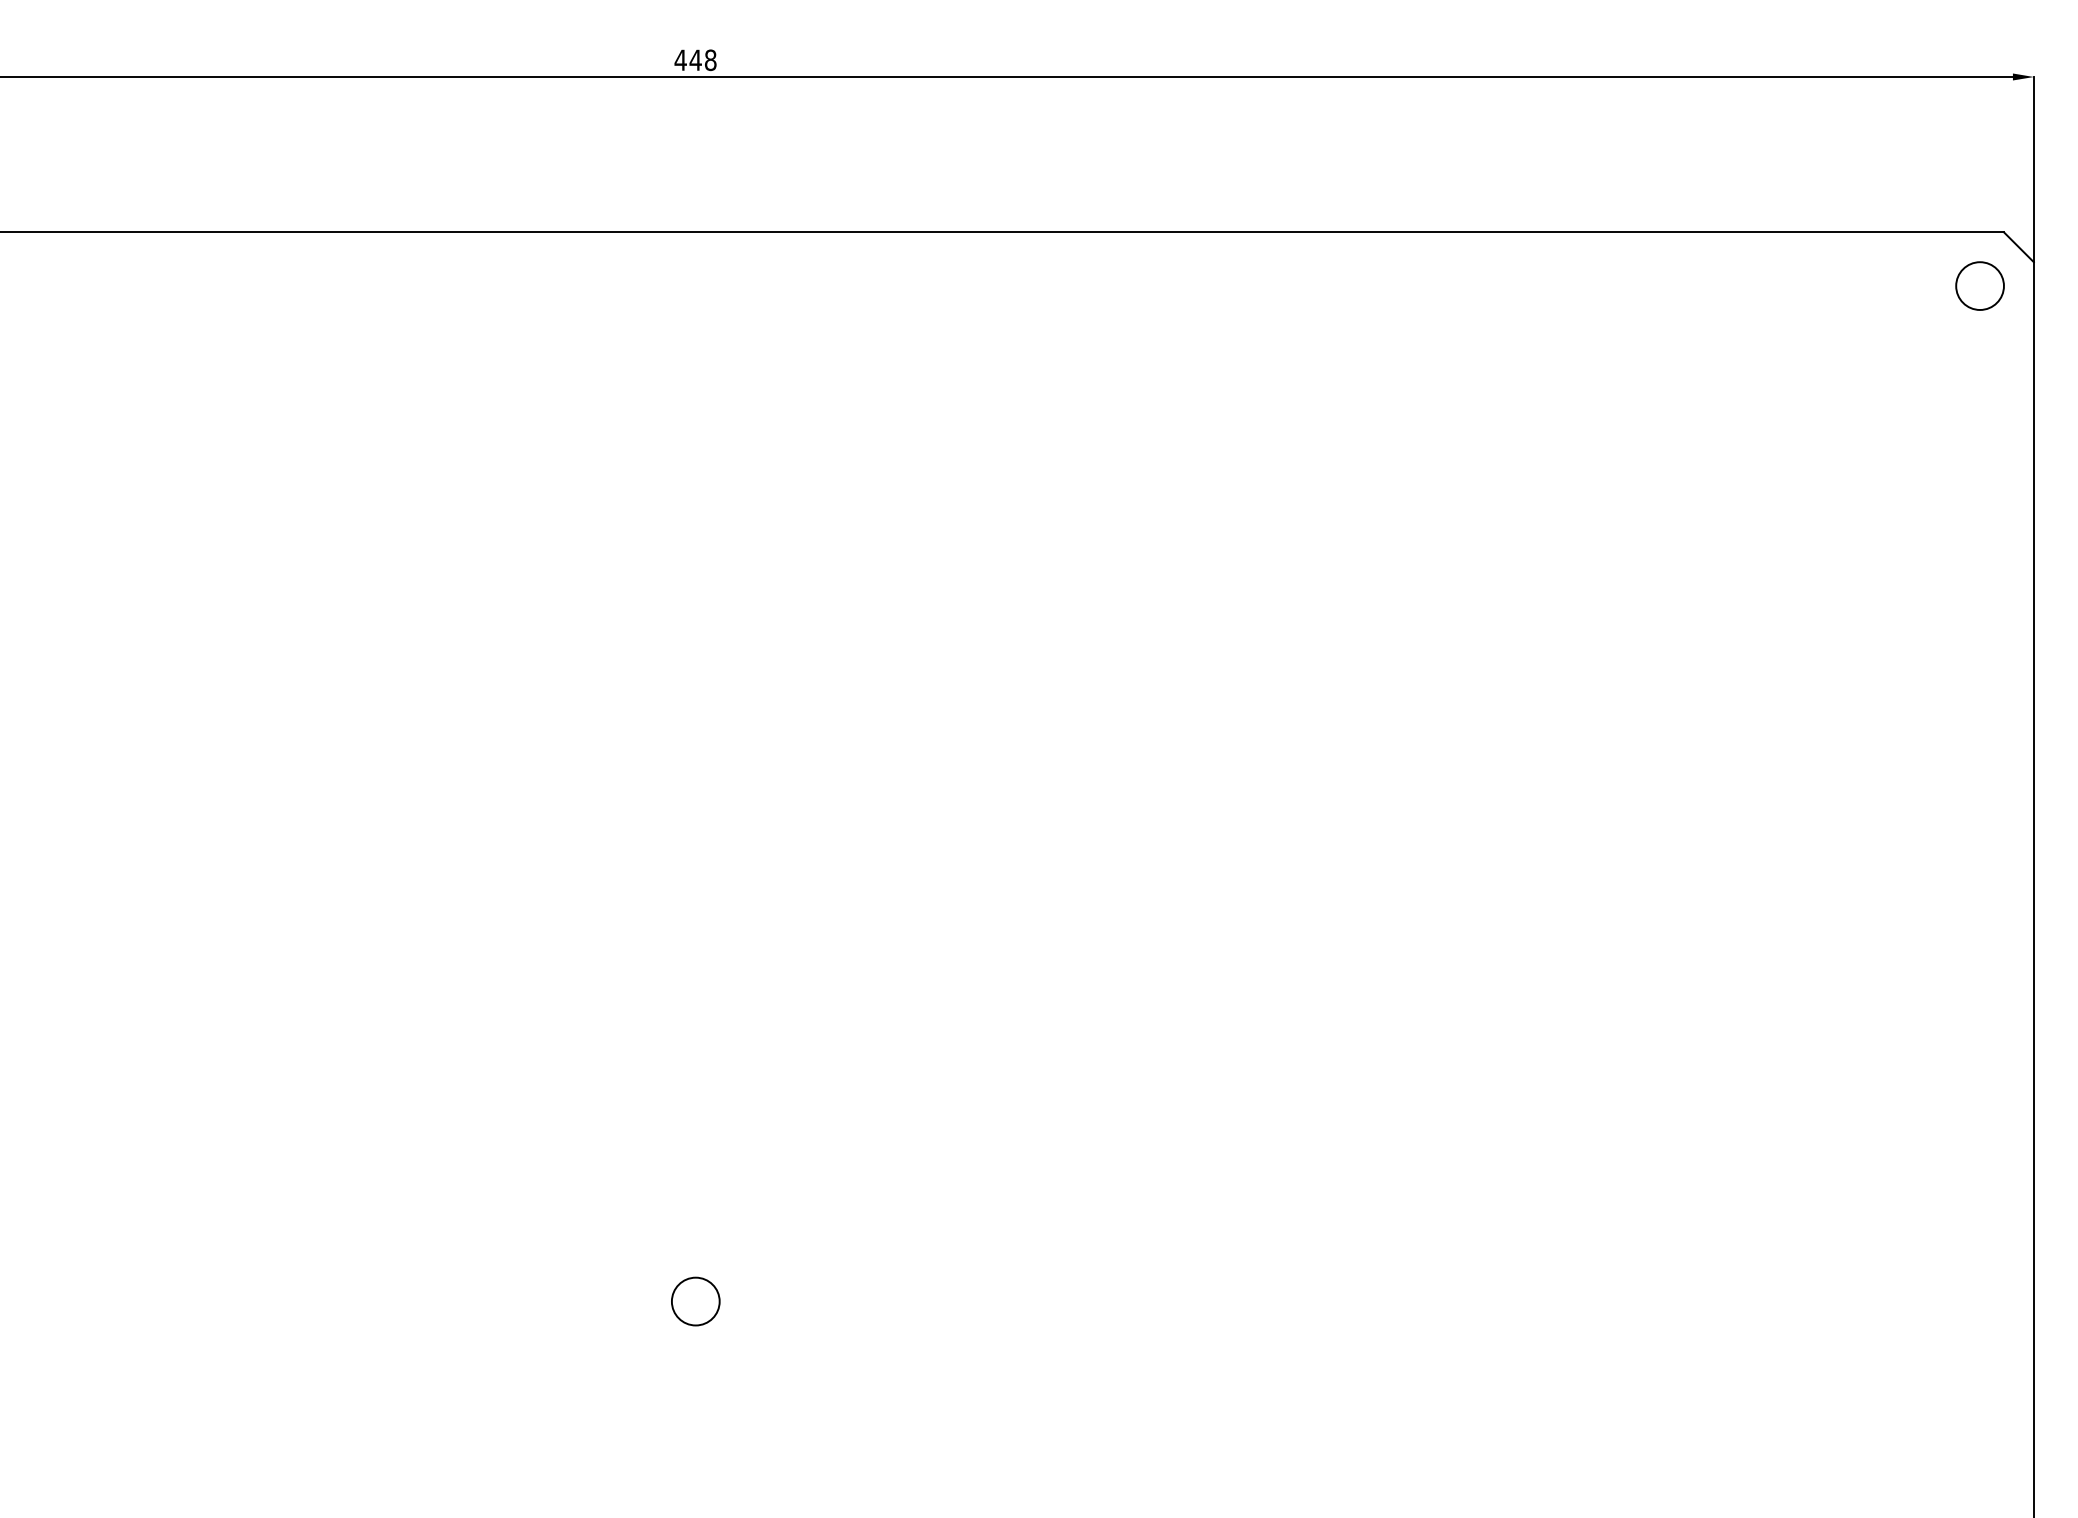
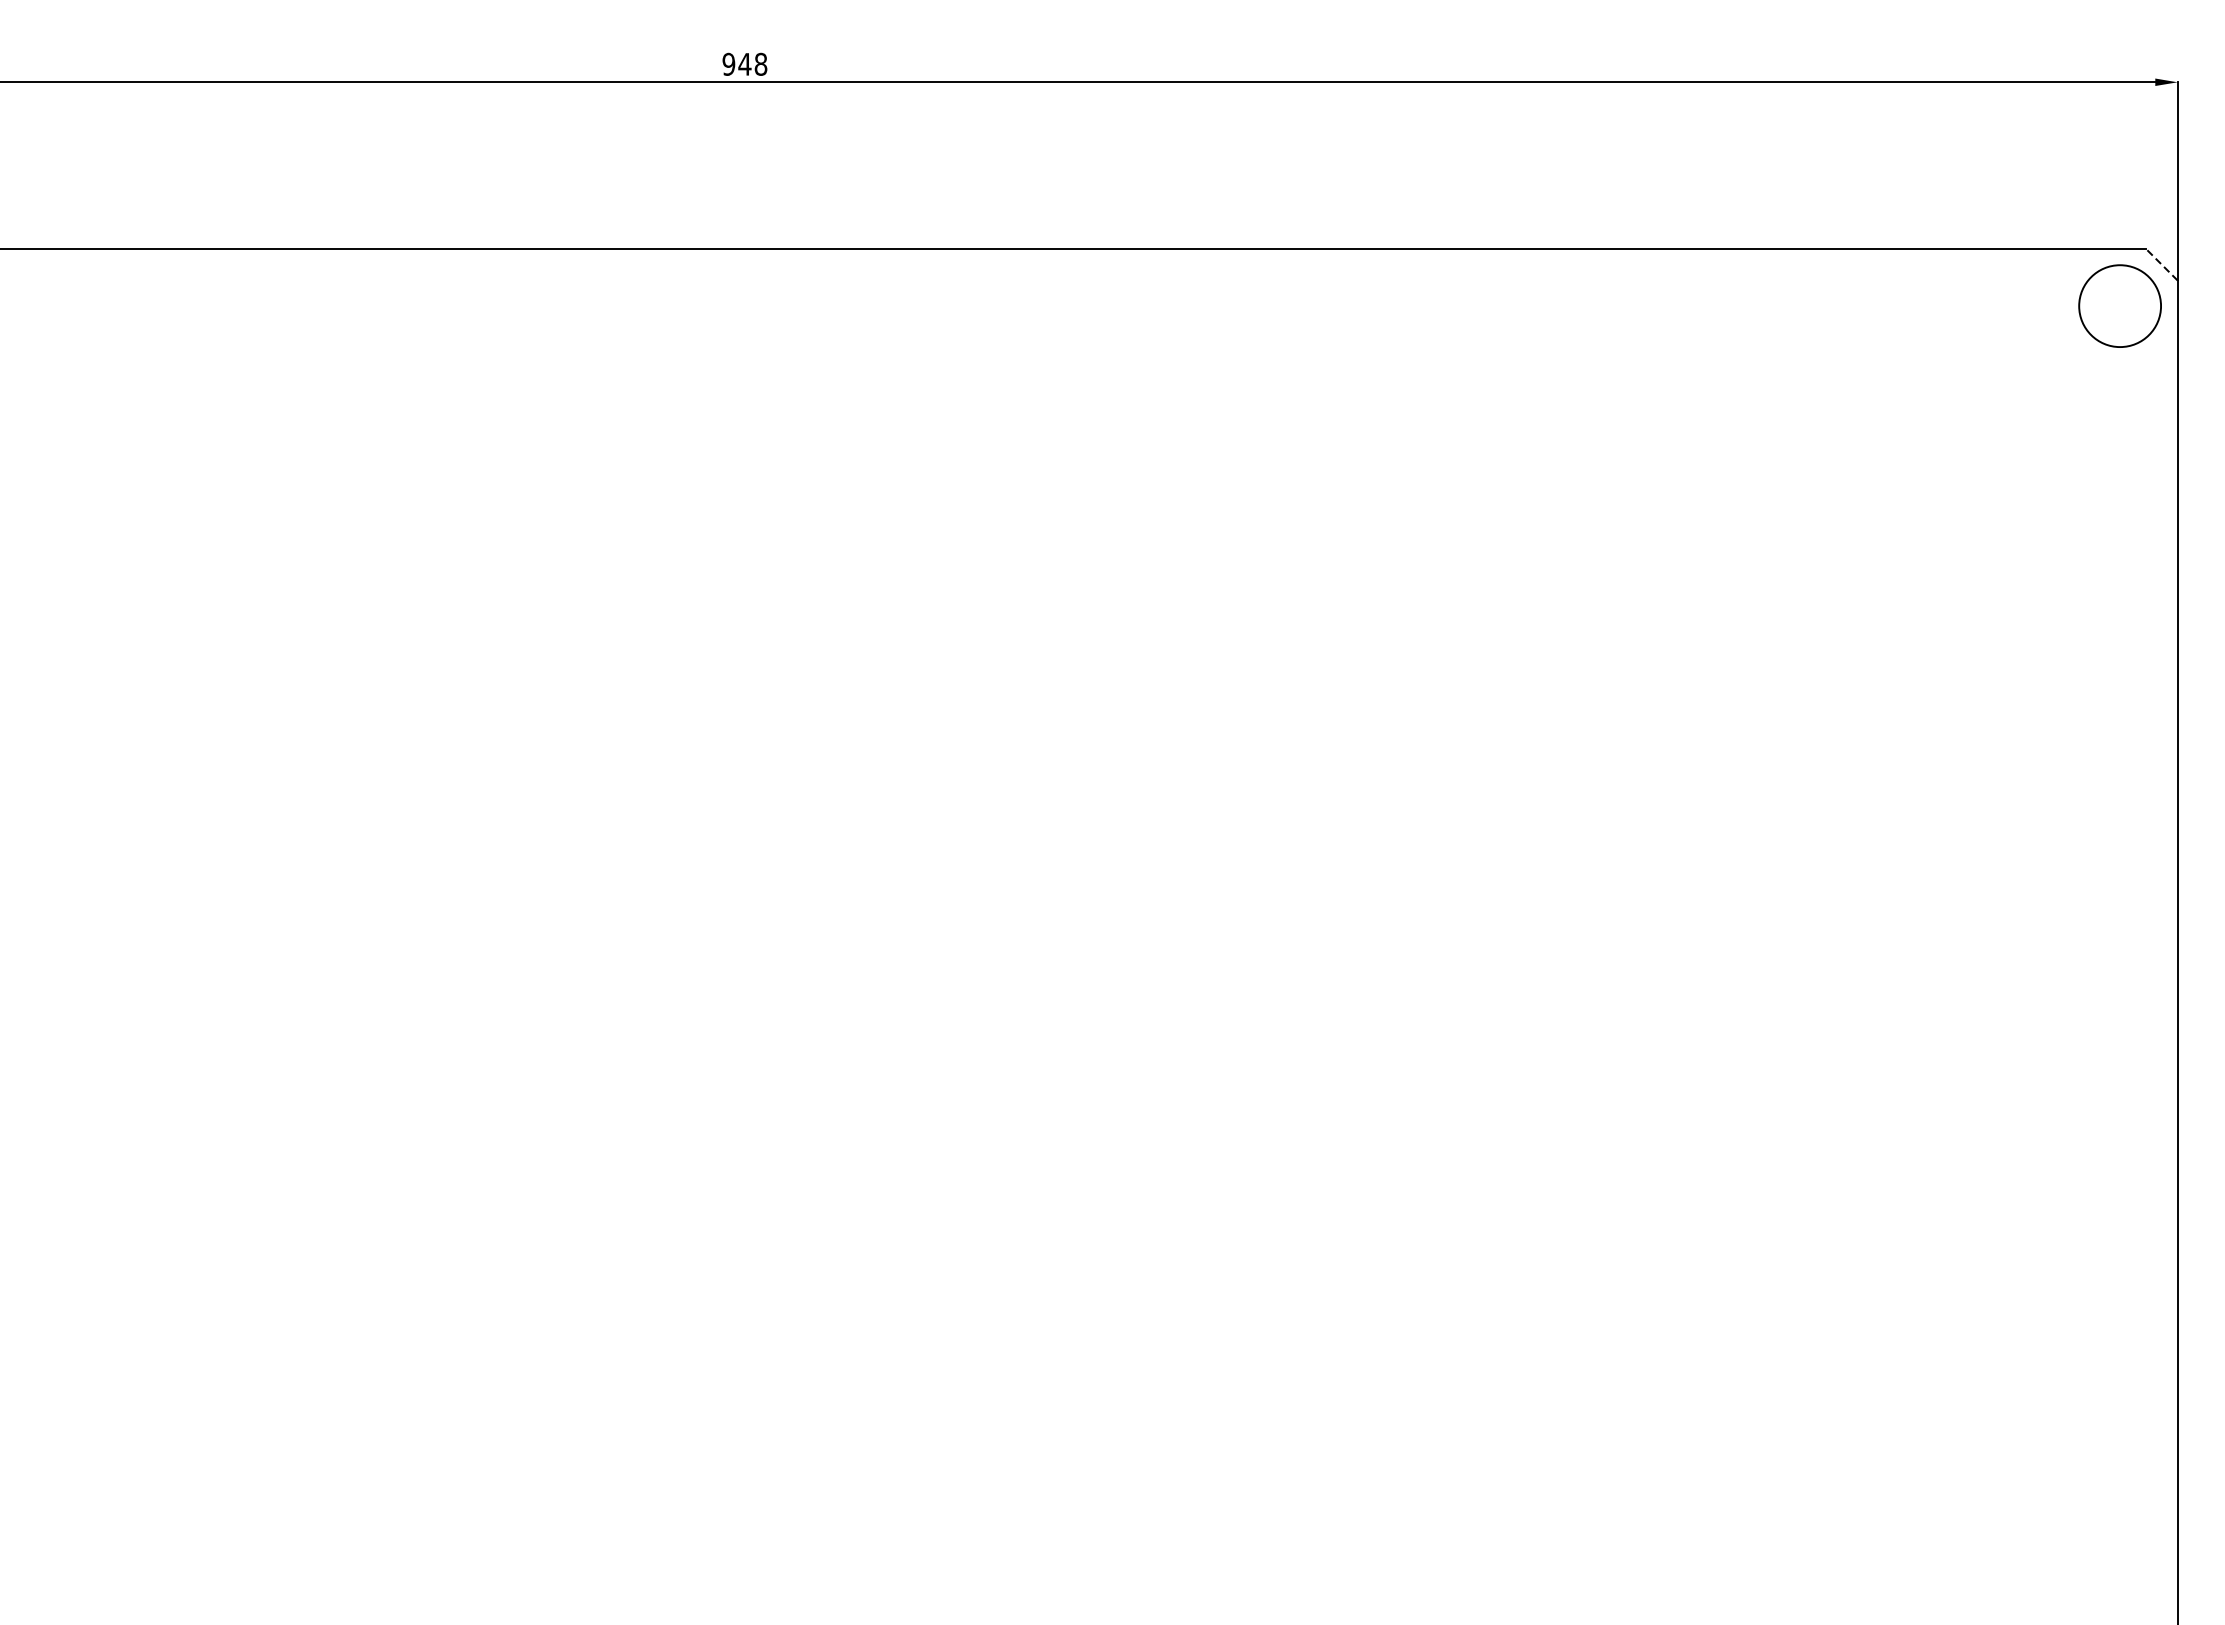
text: (680, 60) -> (728, 64), 448 -> 948
line: (2018, 246) -> (2161, 263), solid -> dashed
circle: (1979, 285) -> (2119, 305), size x1.6
circle: (695, 1301) -> (744, 1393), removed

